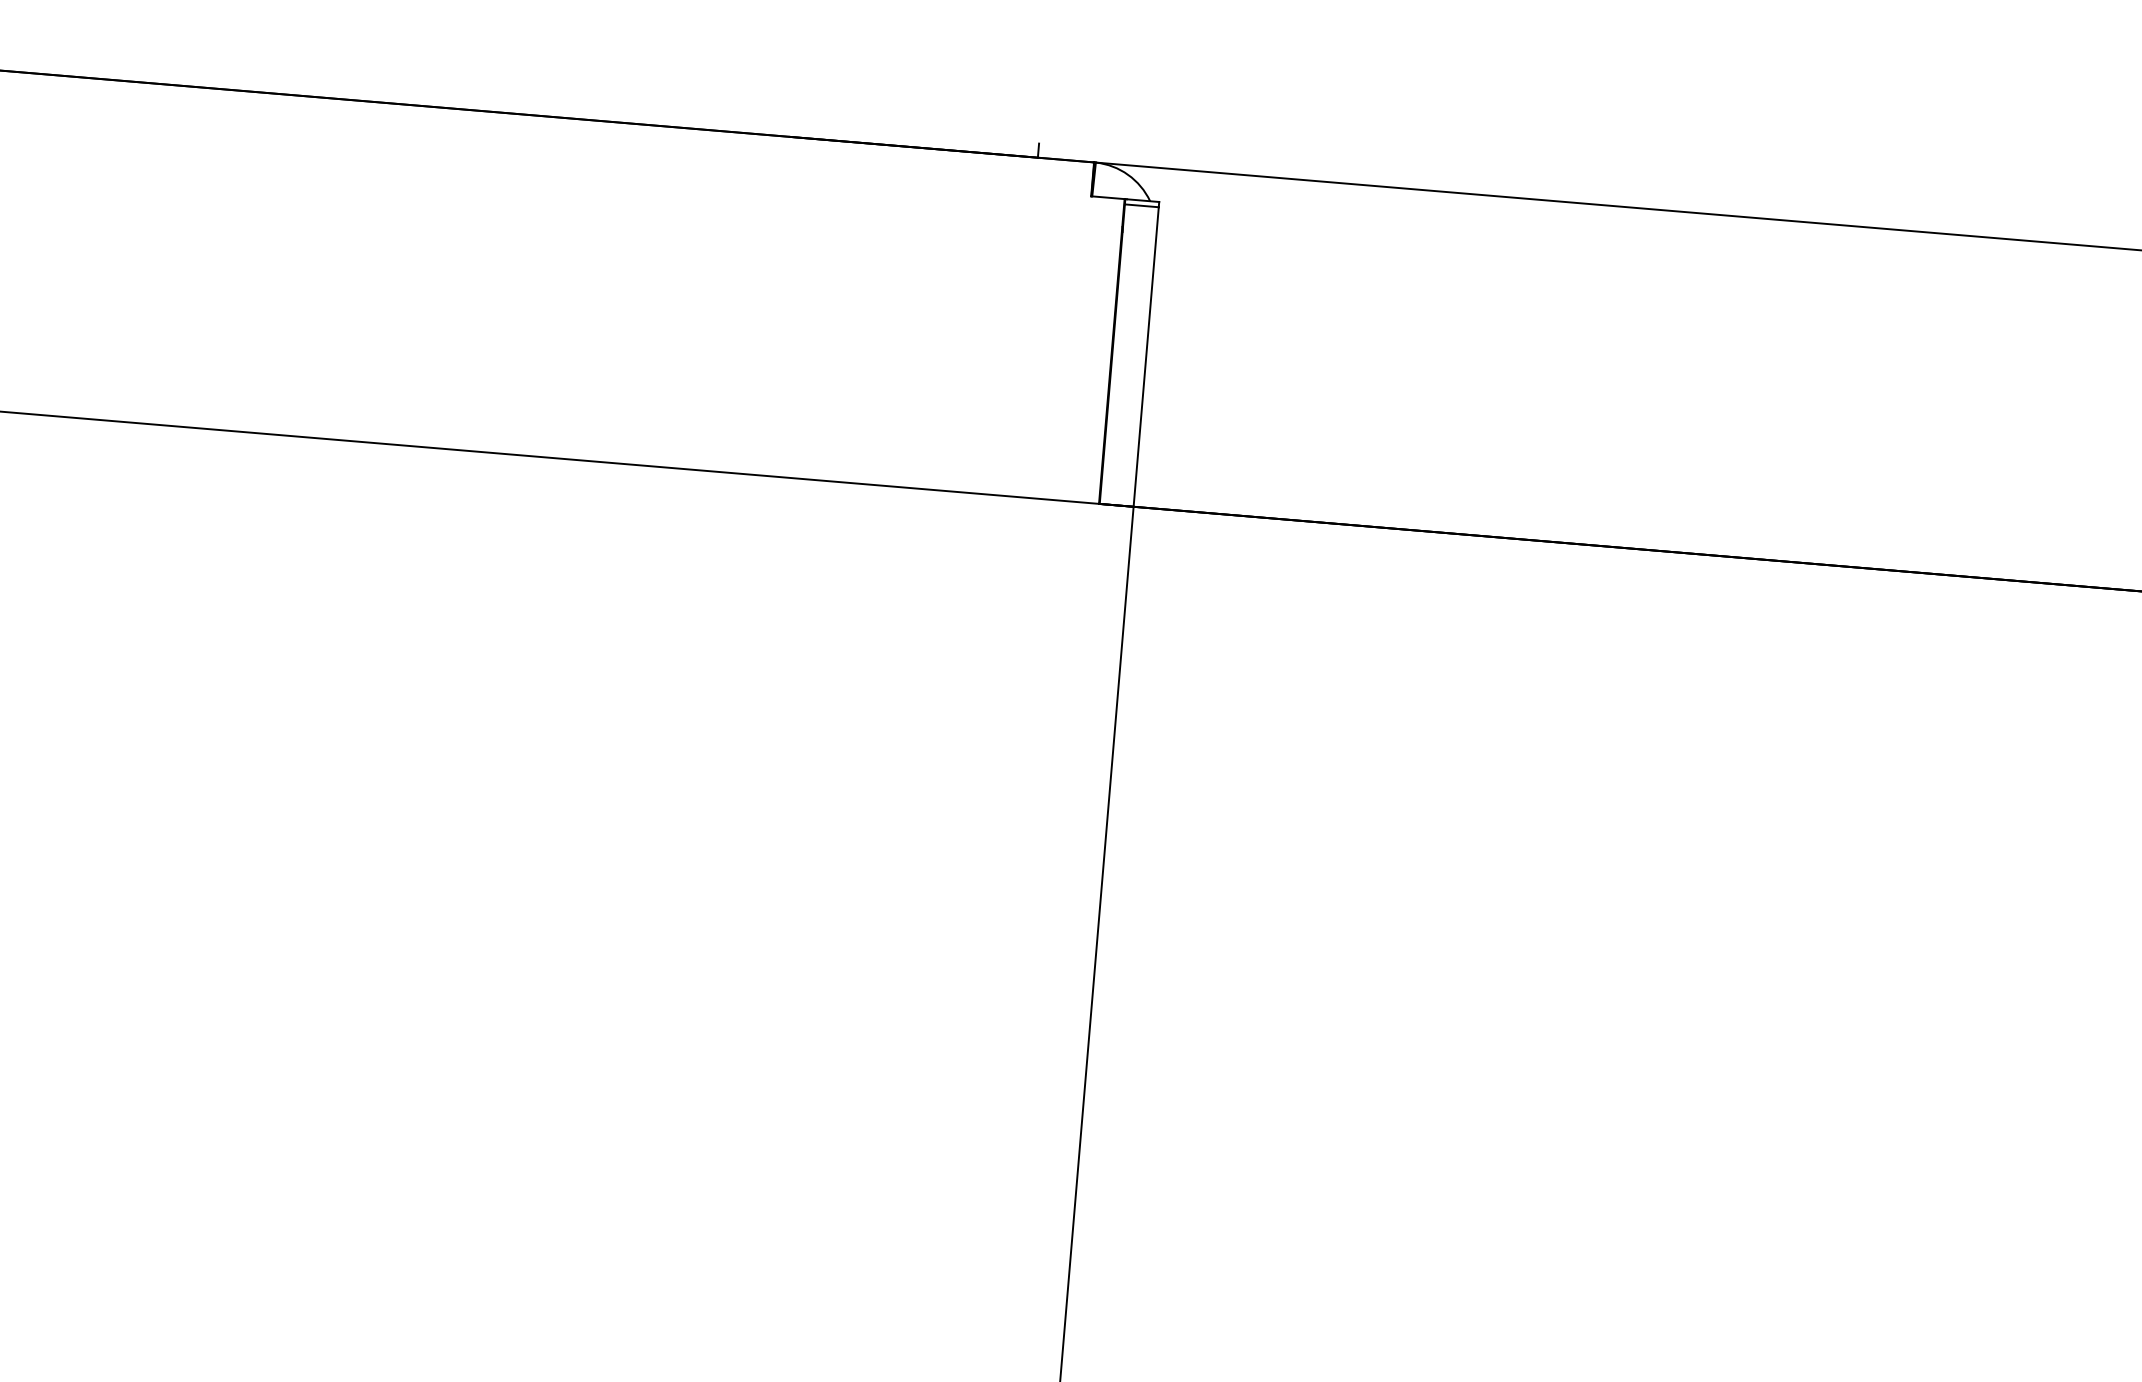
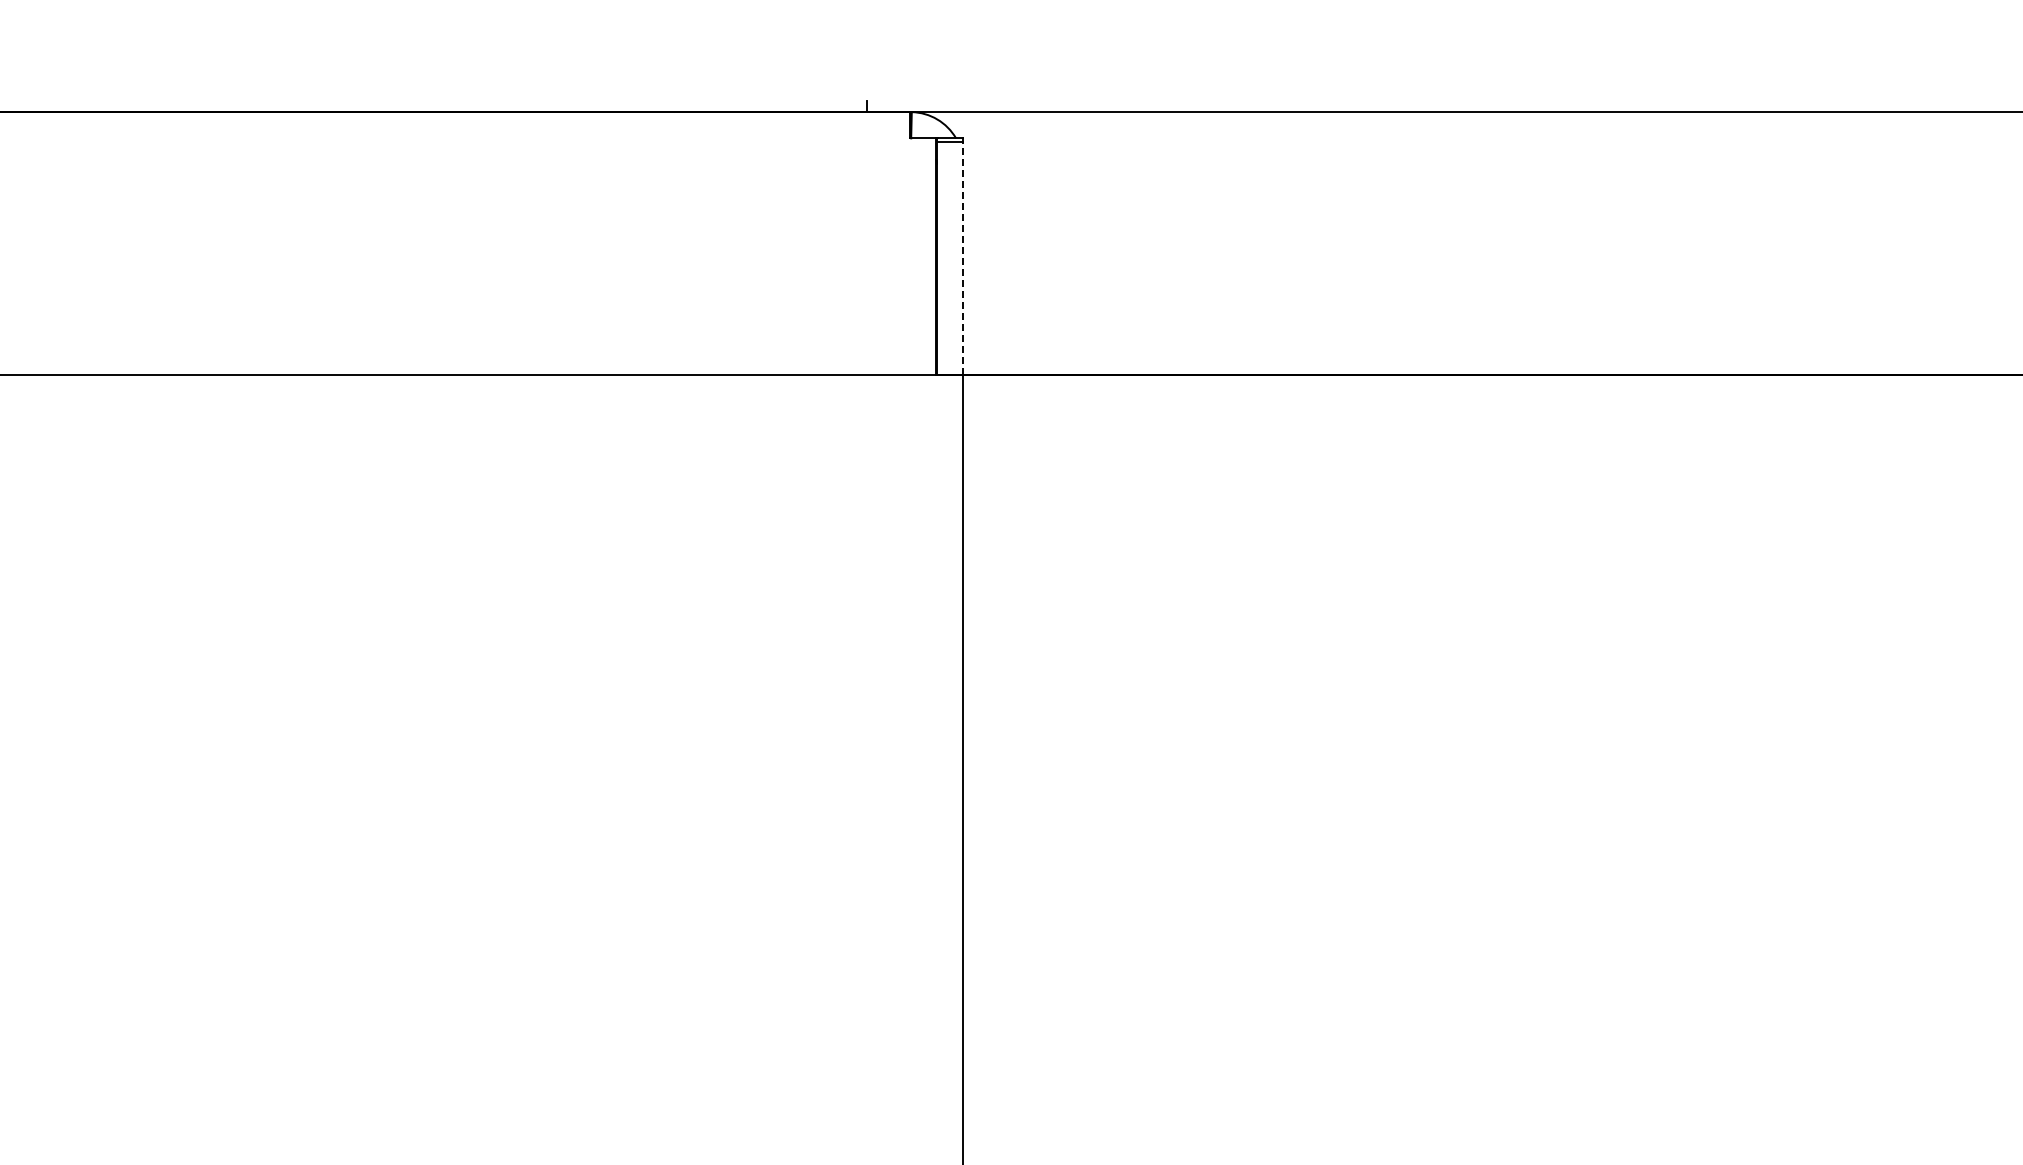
line: (1146, 356) -> (963, 258), solid -> dashed

